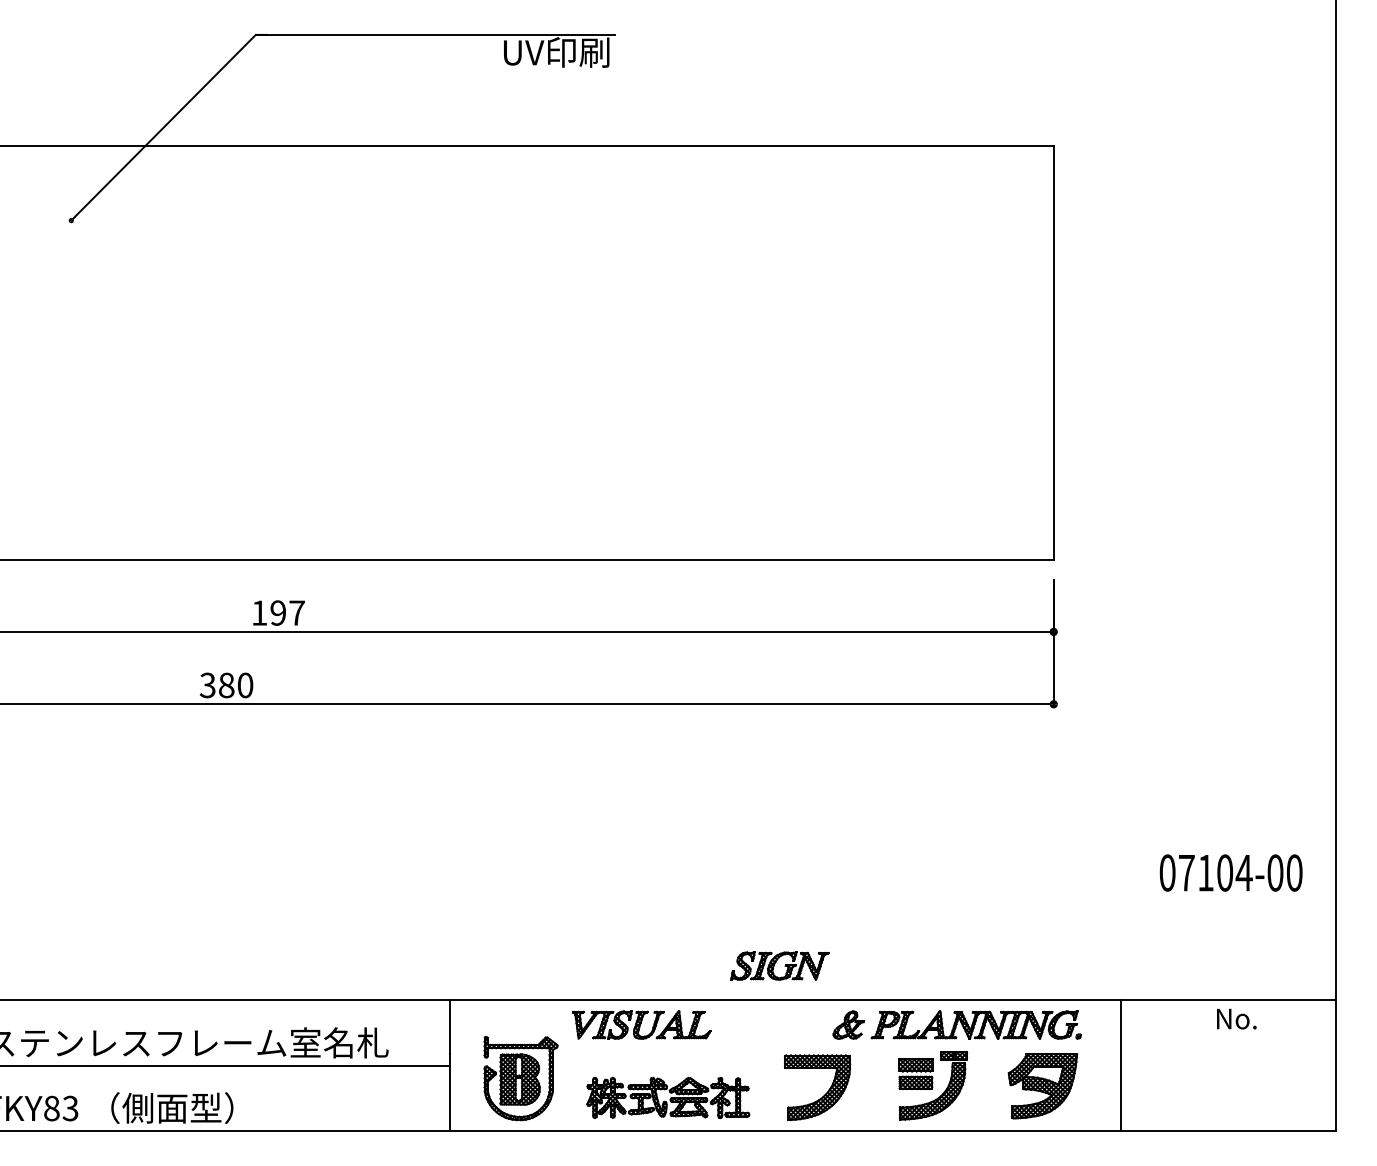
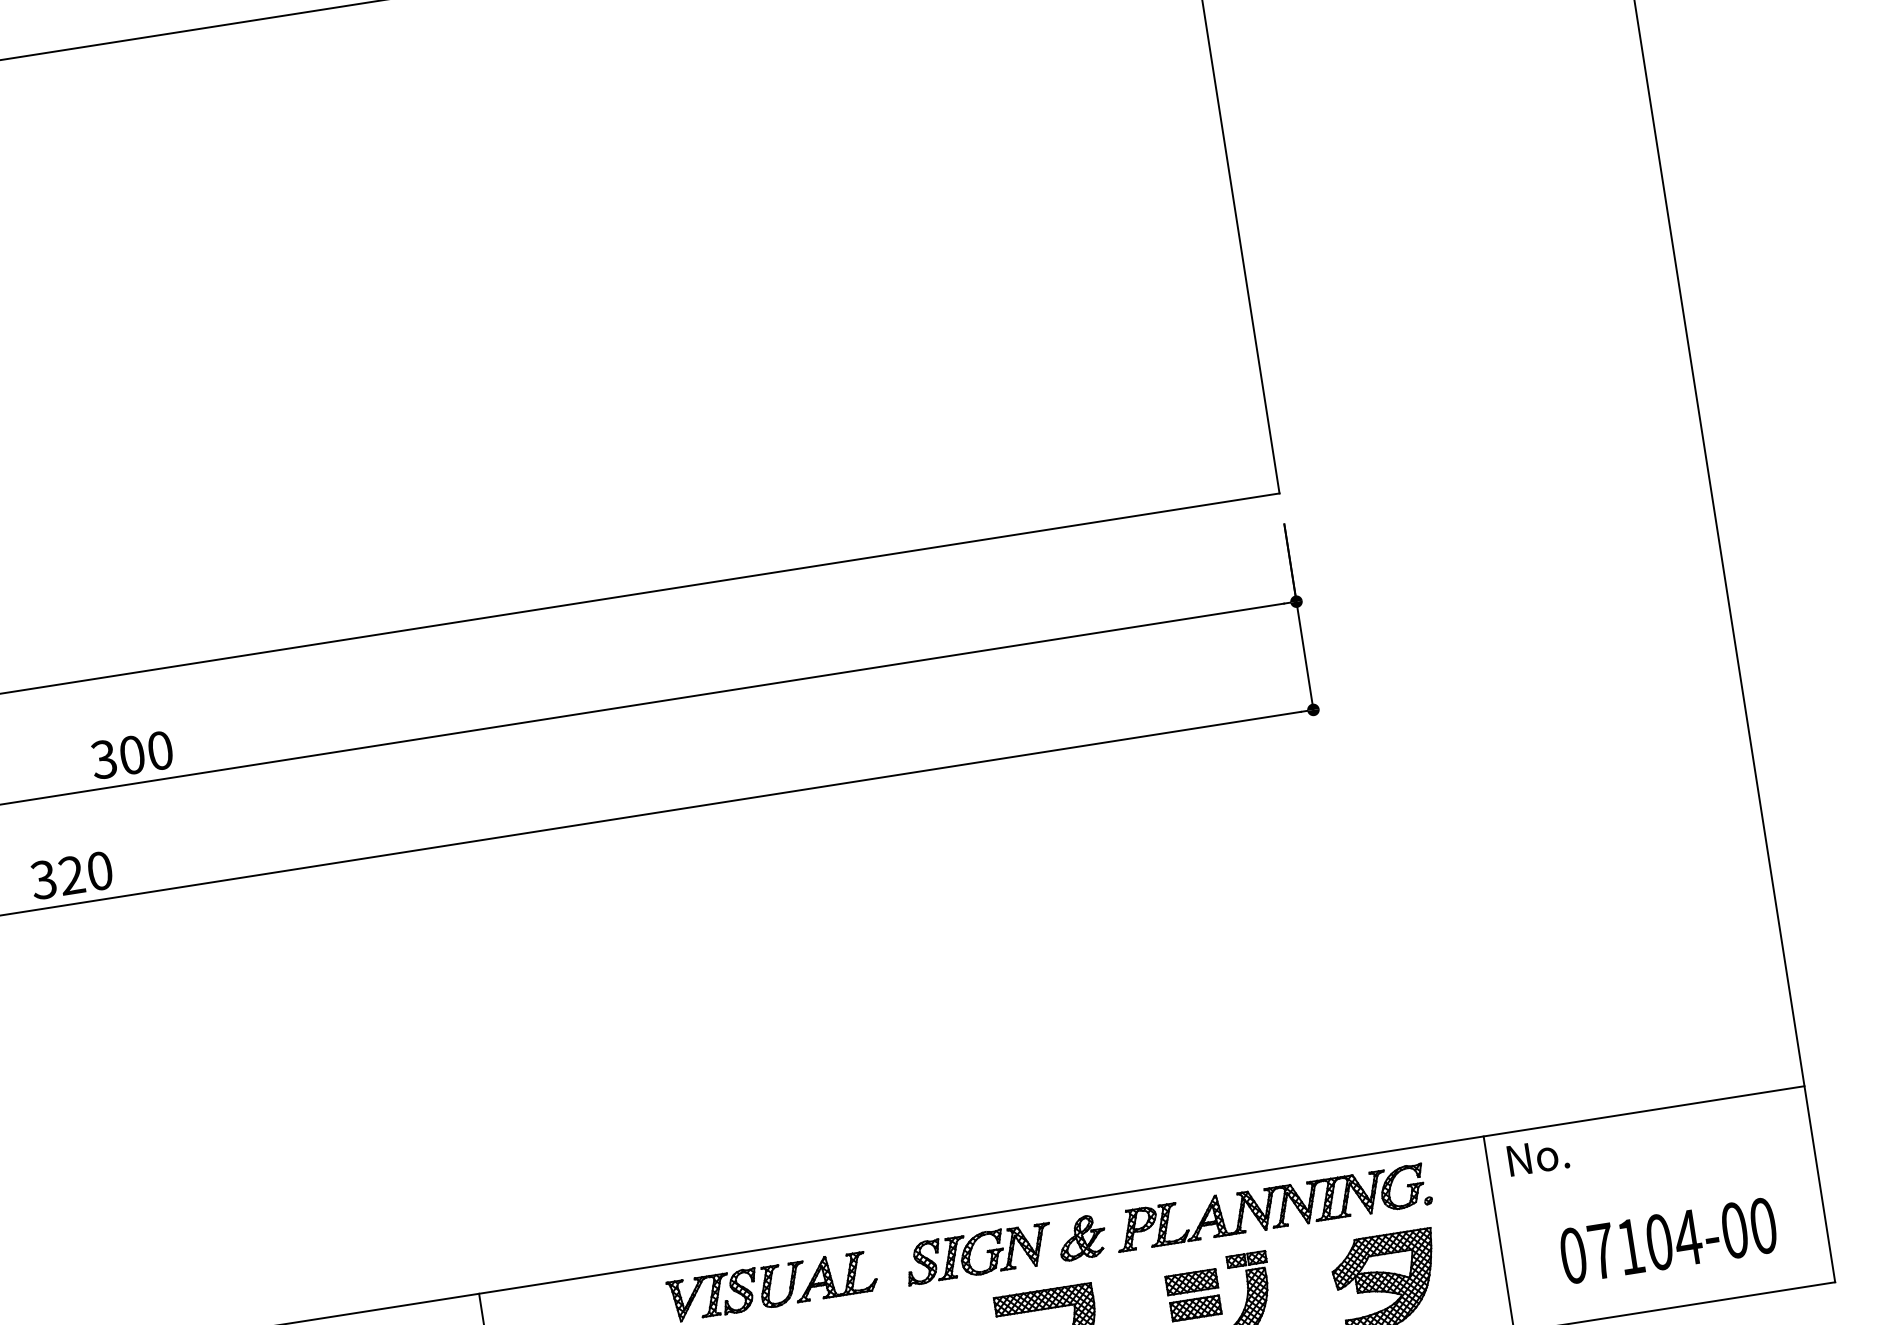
text: (277, 612) -> (130, 754), 197 -> 300
text: (226, 685) -> (71, 875), 380 -> 320
text: (1230, 872) -> (1667, 1240), moved
part: (779, 965) -> (978, 1253), moved
text: (1236, 1018) -> (1537, 1156), moved

